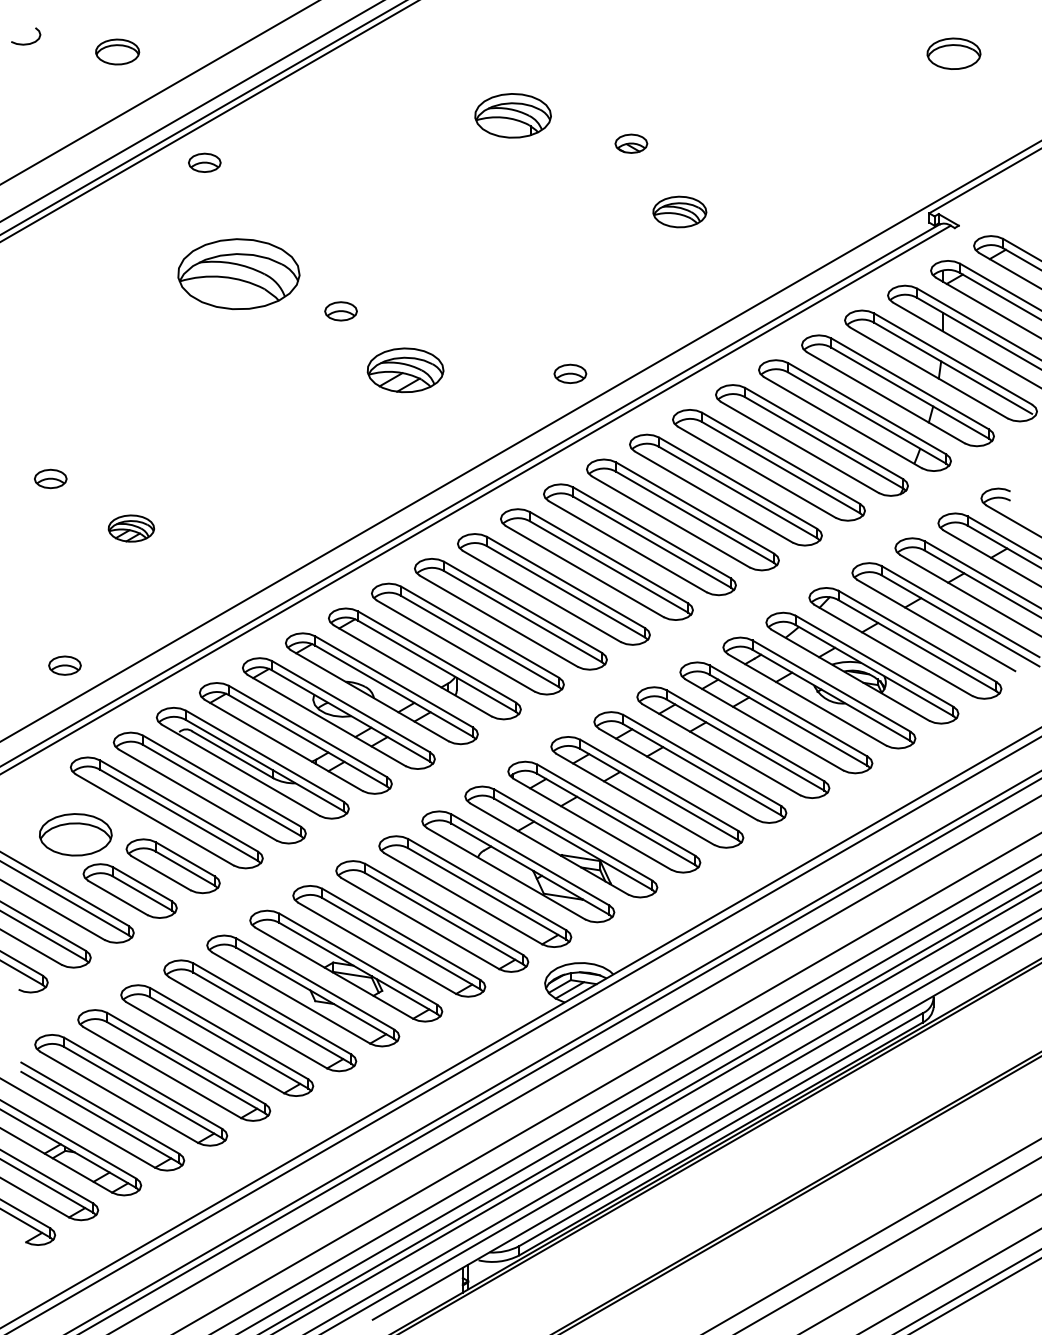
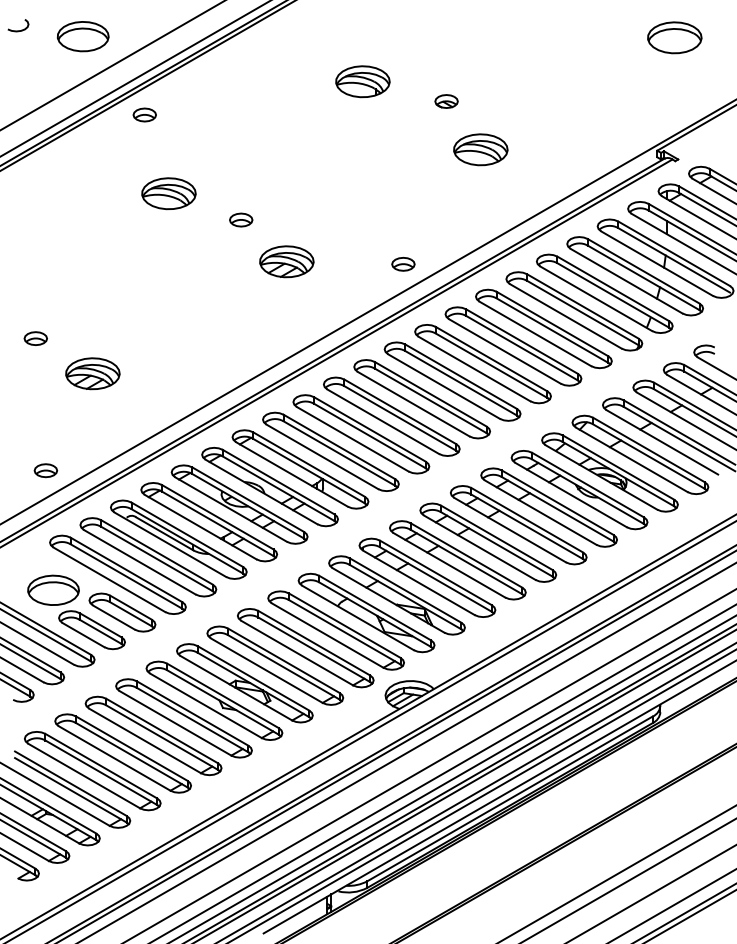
part: (117, 51) -> (83, 36), size x1.67
part: (953, 53) -> (674, 37), size x1.43
part: (679, 211) -> (480, 149), size x1.43
part: (238, 273) -> (168, 193), size x0.62
part: (131, 528) -> (92, 373), size x1.67

